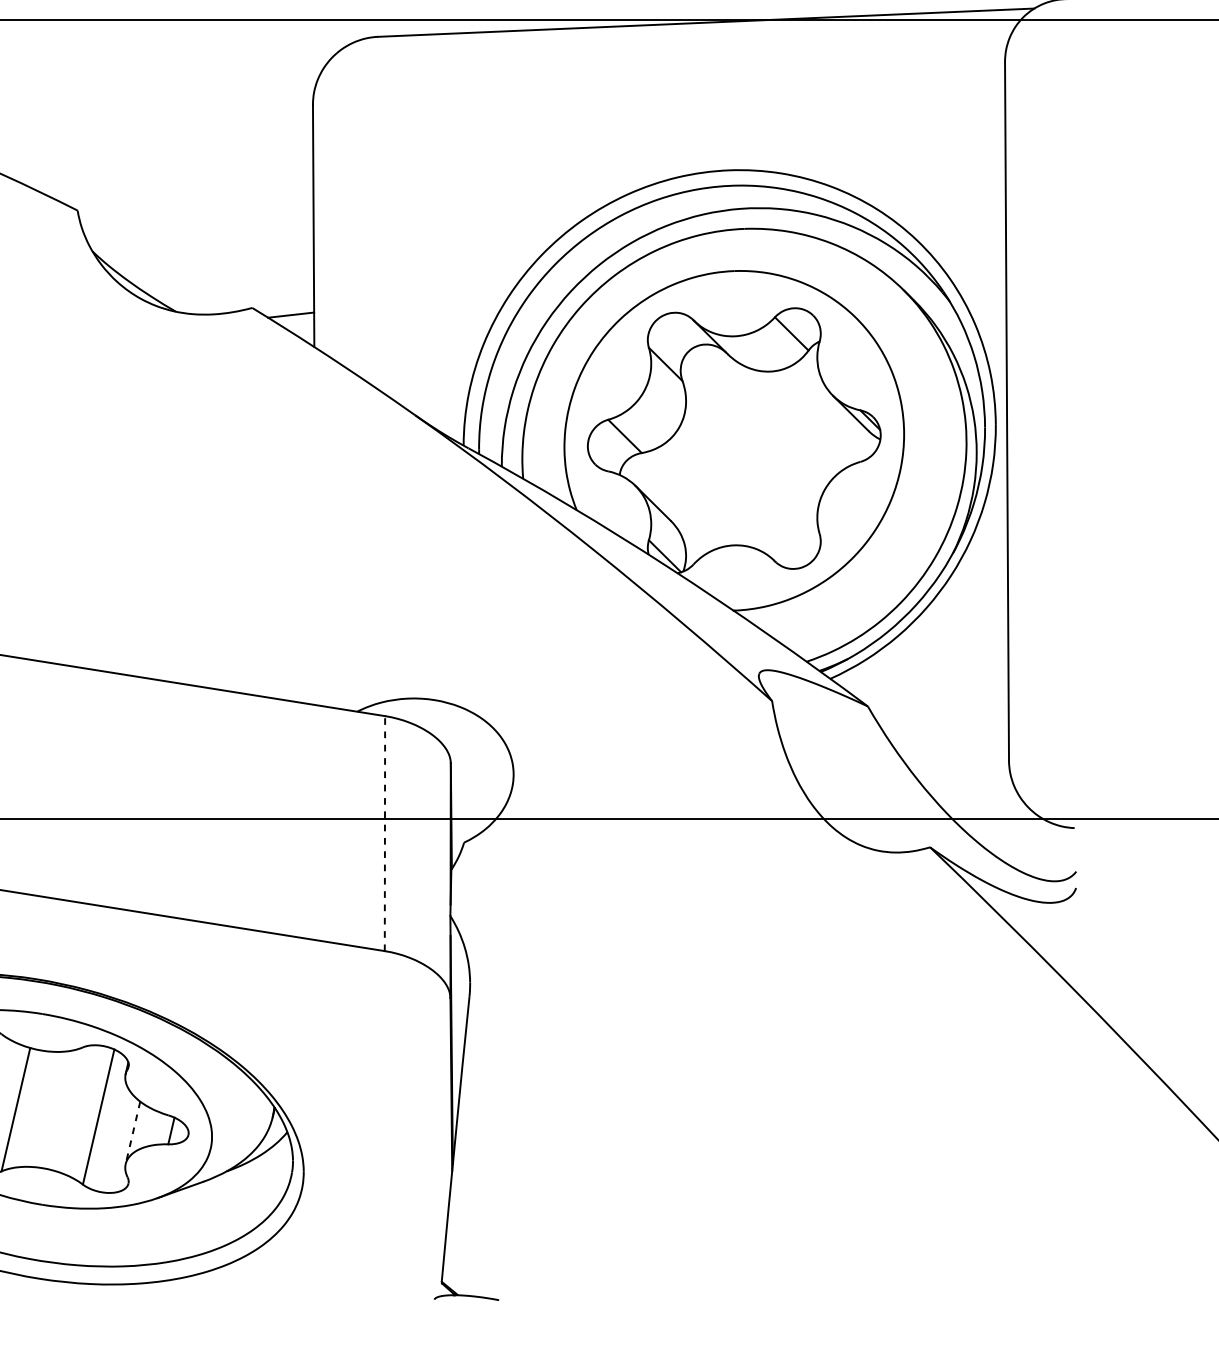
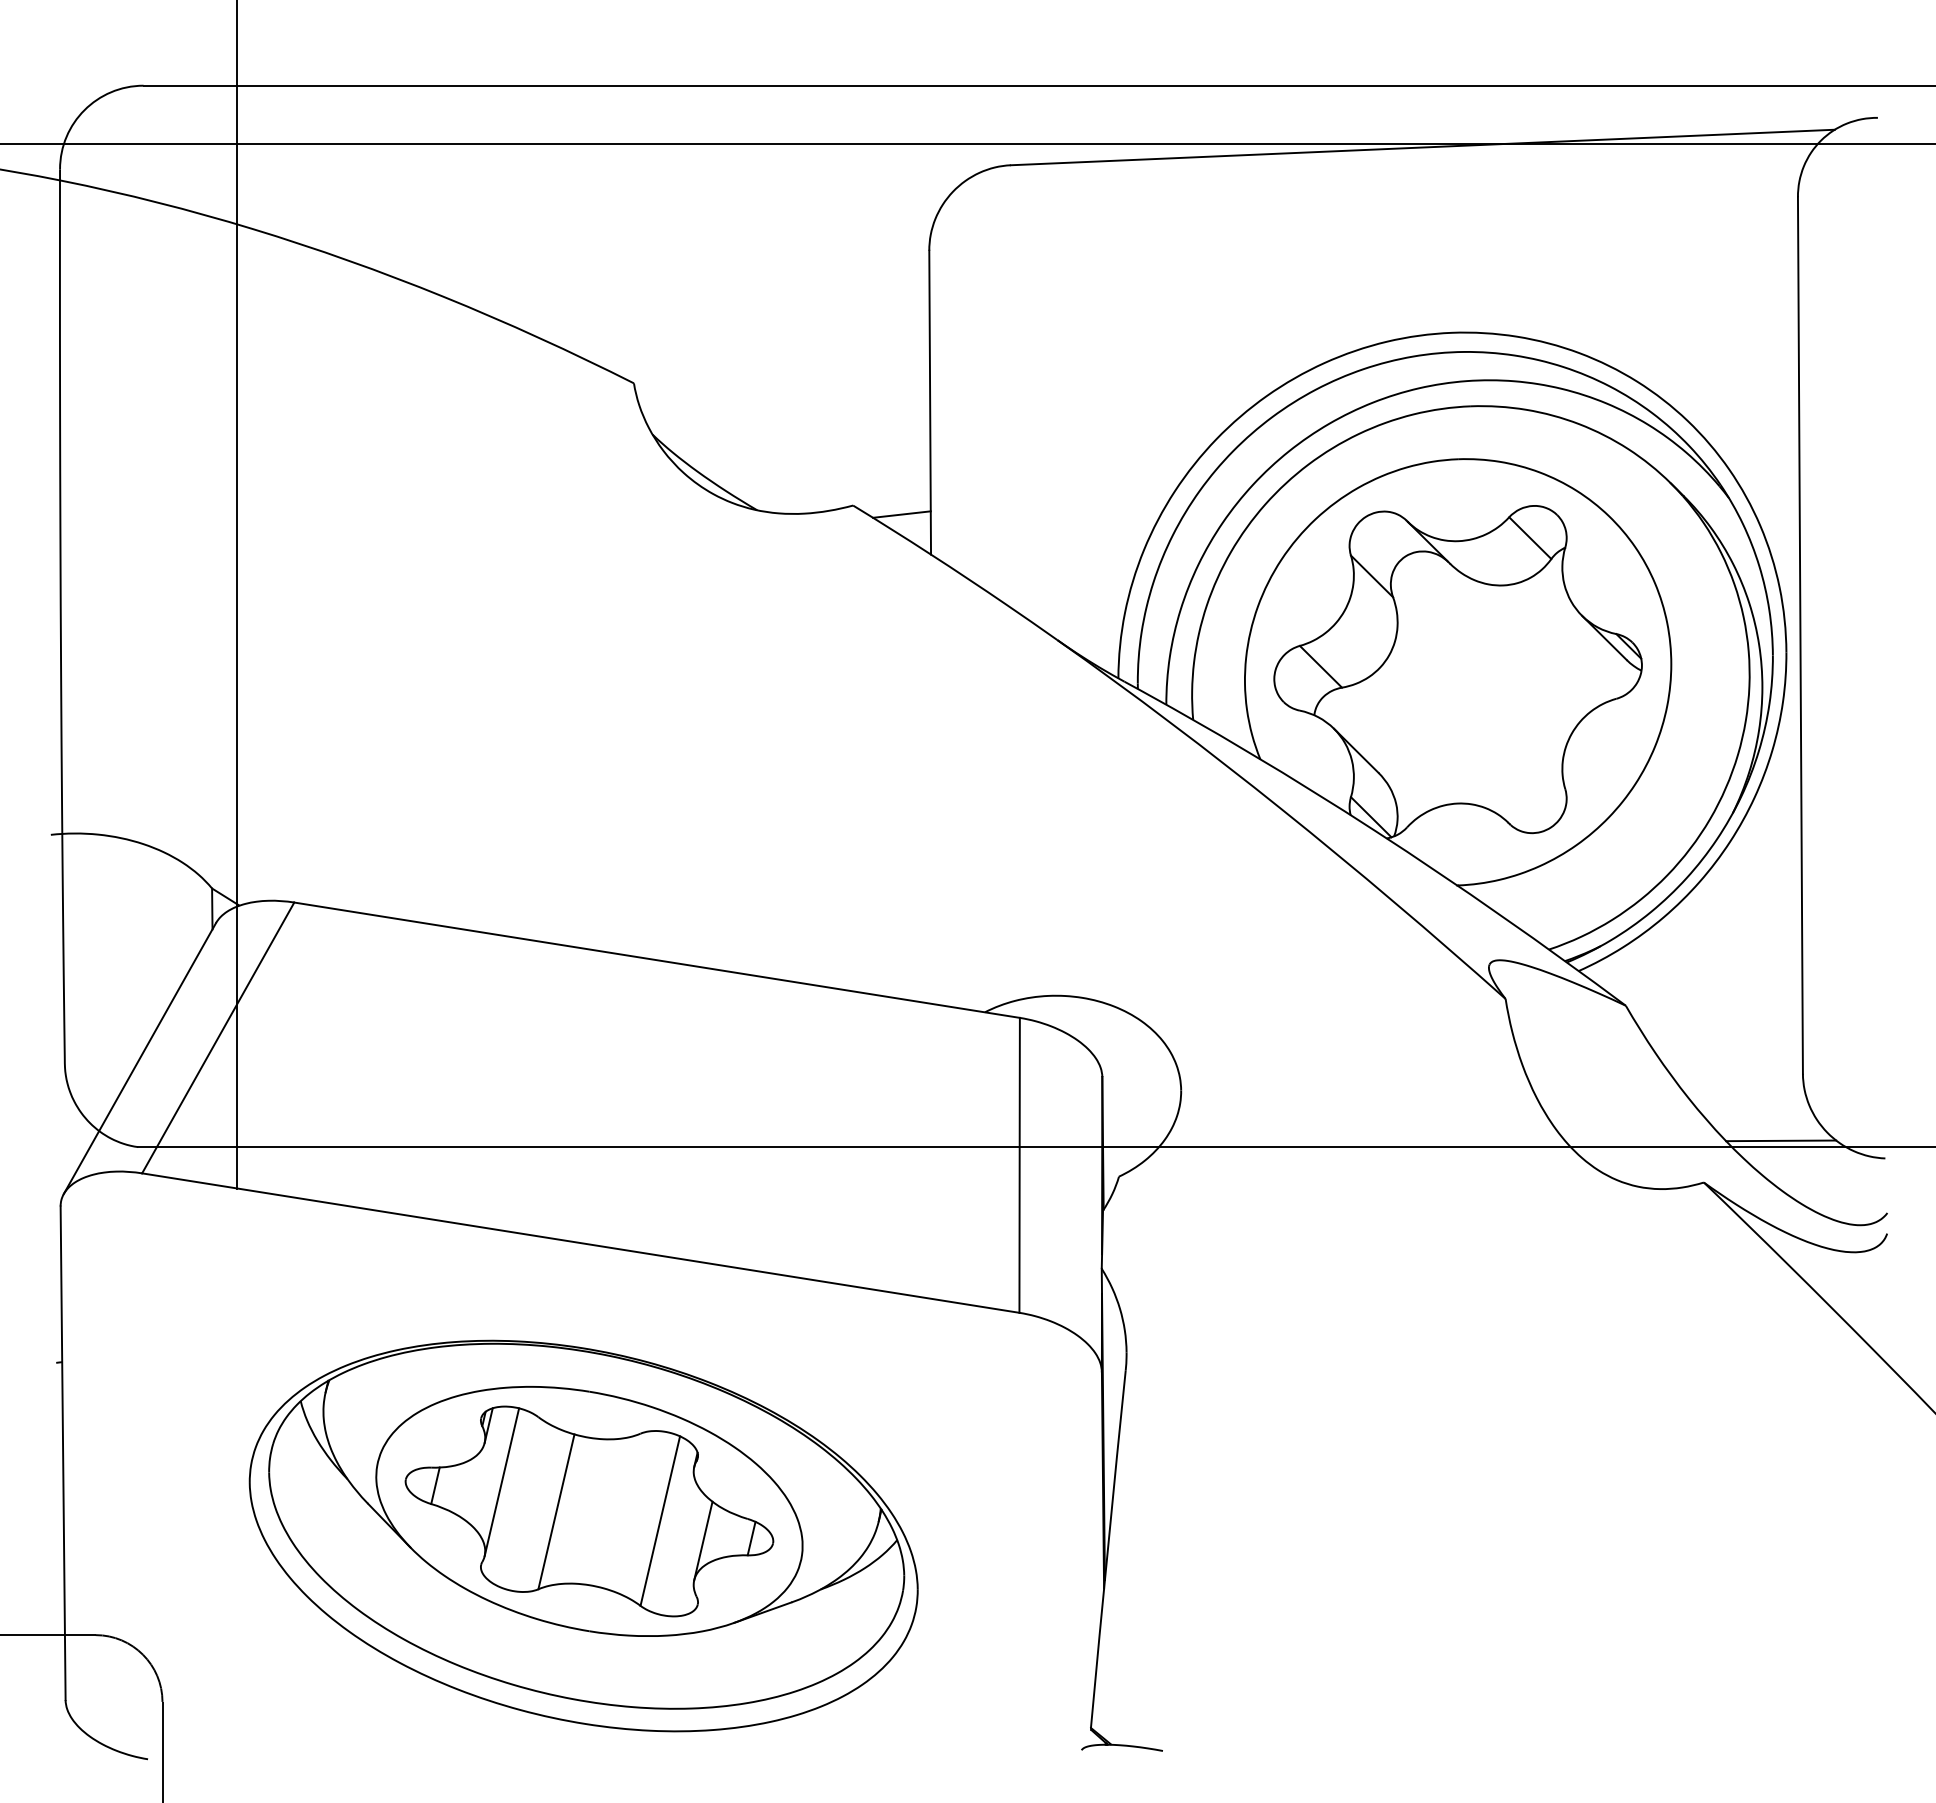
line: (991, 813) -> (1781, 1140), added
line: (384, 832) -> (1019, 1164), dashed -> solid
line: (133, 1133) -> (703, 1541), dashed -> solid

